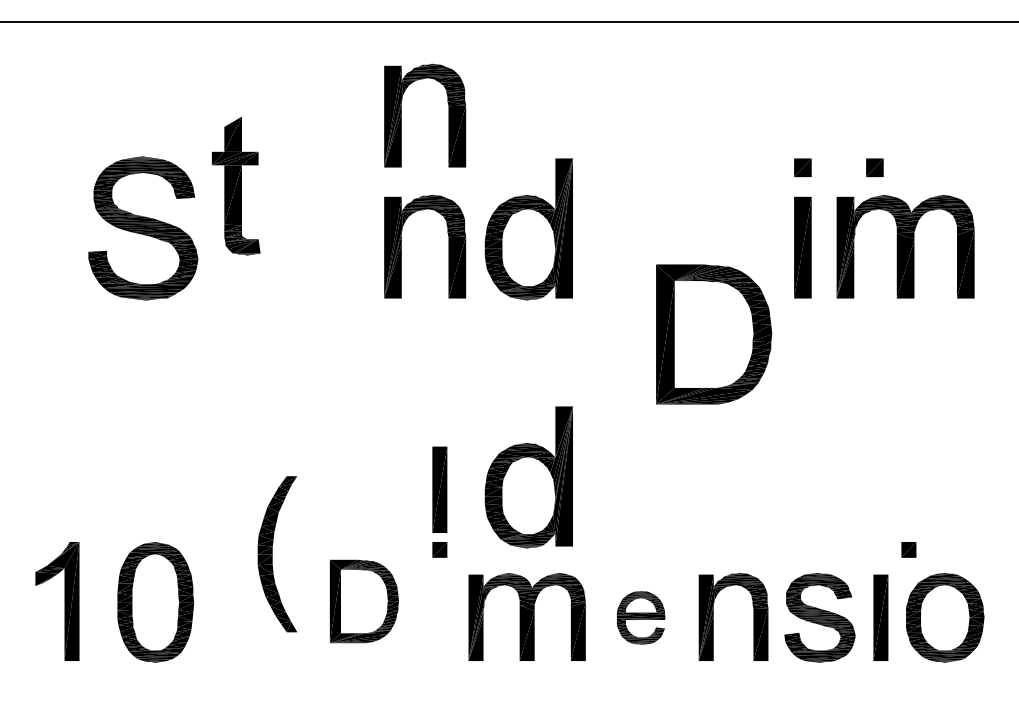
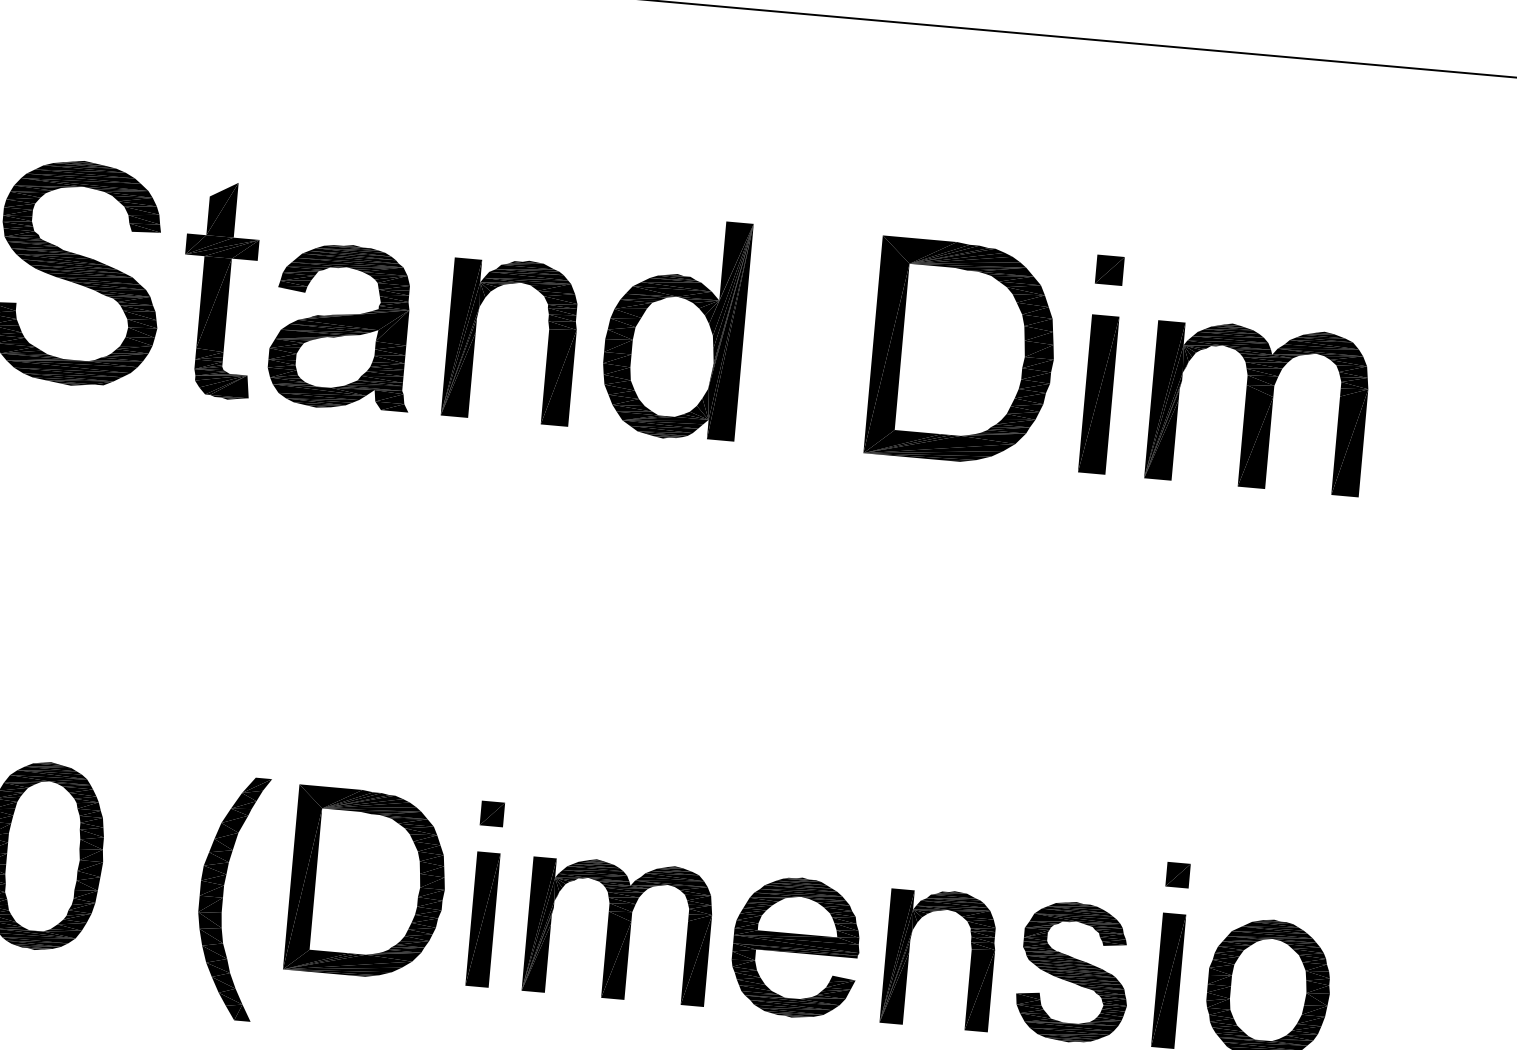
part: (448, 115) -> (566, 139), removed
part: (874, 167) -> (1221, 279), removed
part: (236, 185) -> (220, 289), moved
part: (317, 247) -> (344, 326), added
part: (714, 334) -> (963, 352), moved
part: (528, 477) -> (640, 713), removed
part: (439, 489) -> (482, 919), moved
part: (908, 549) -> (1177, 874), moved
part: (277, 554) -> (230, 898), moved
part: (364, 601) -> (368, 883), size x1.43
part: (640, 617) -> (794, 946), size x1.67

